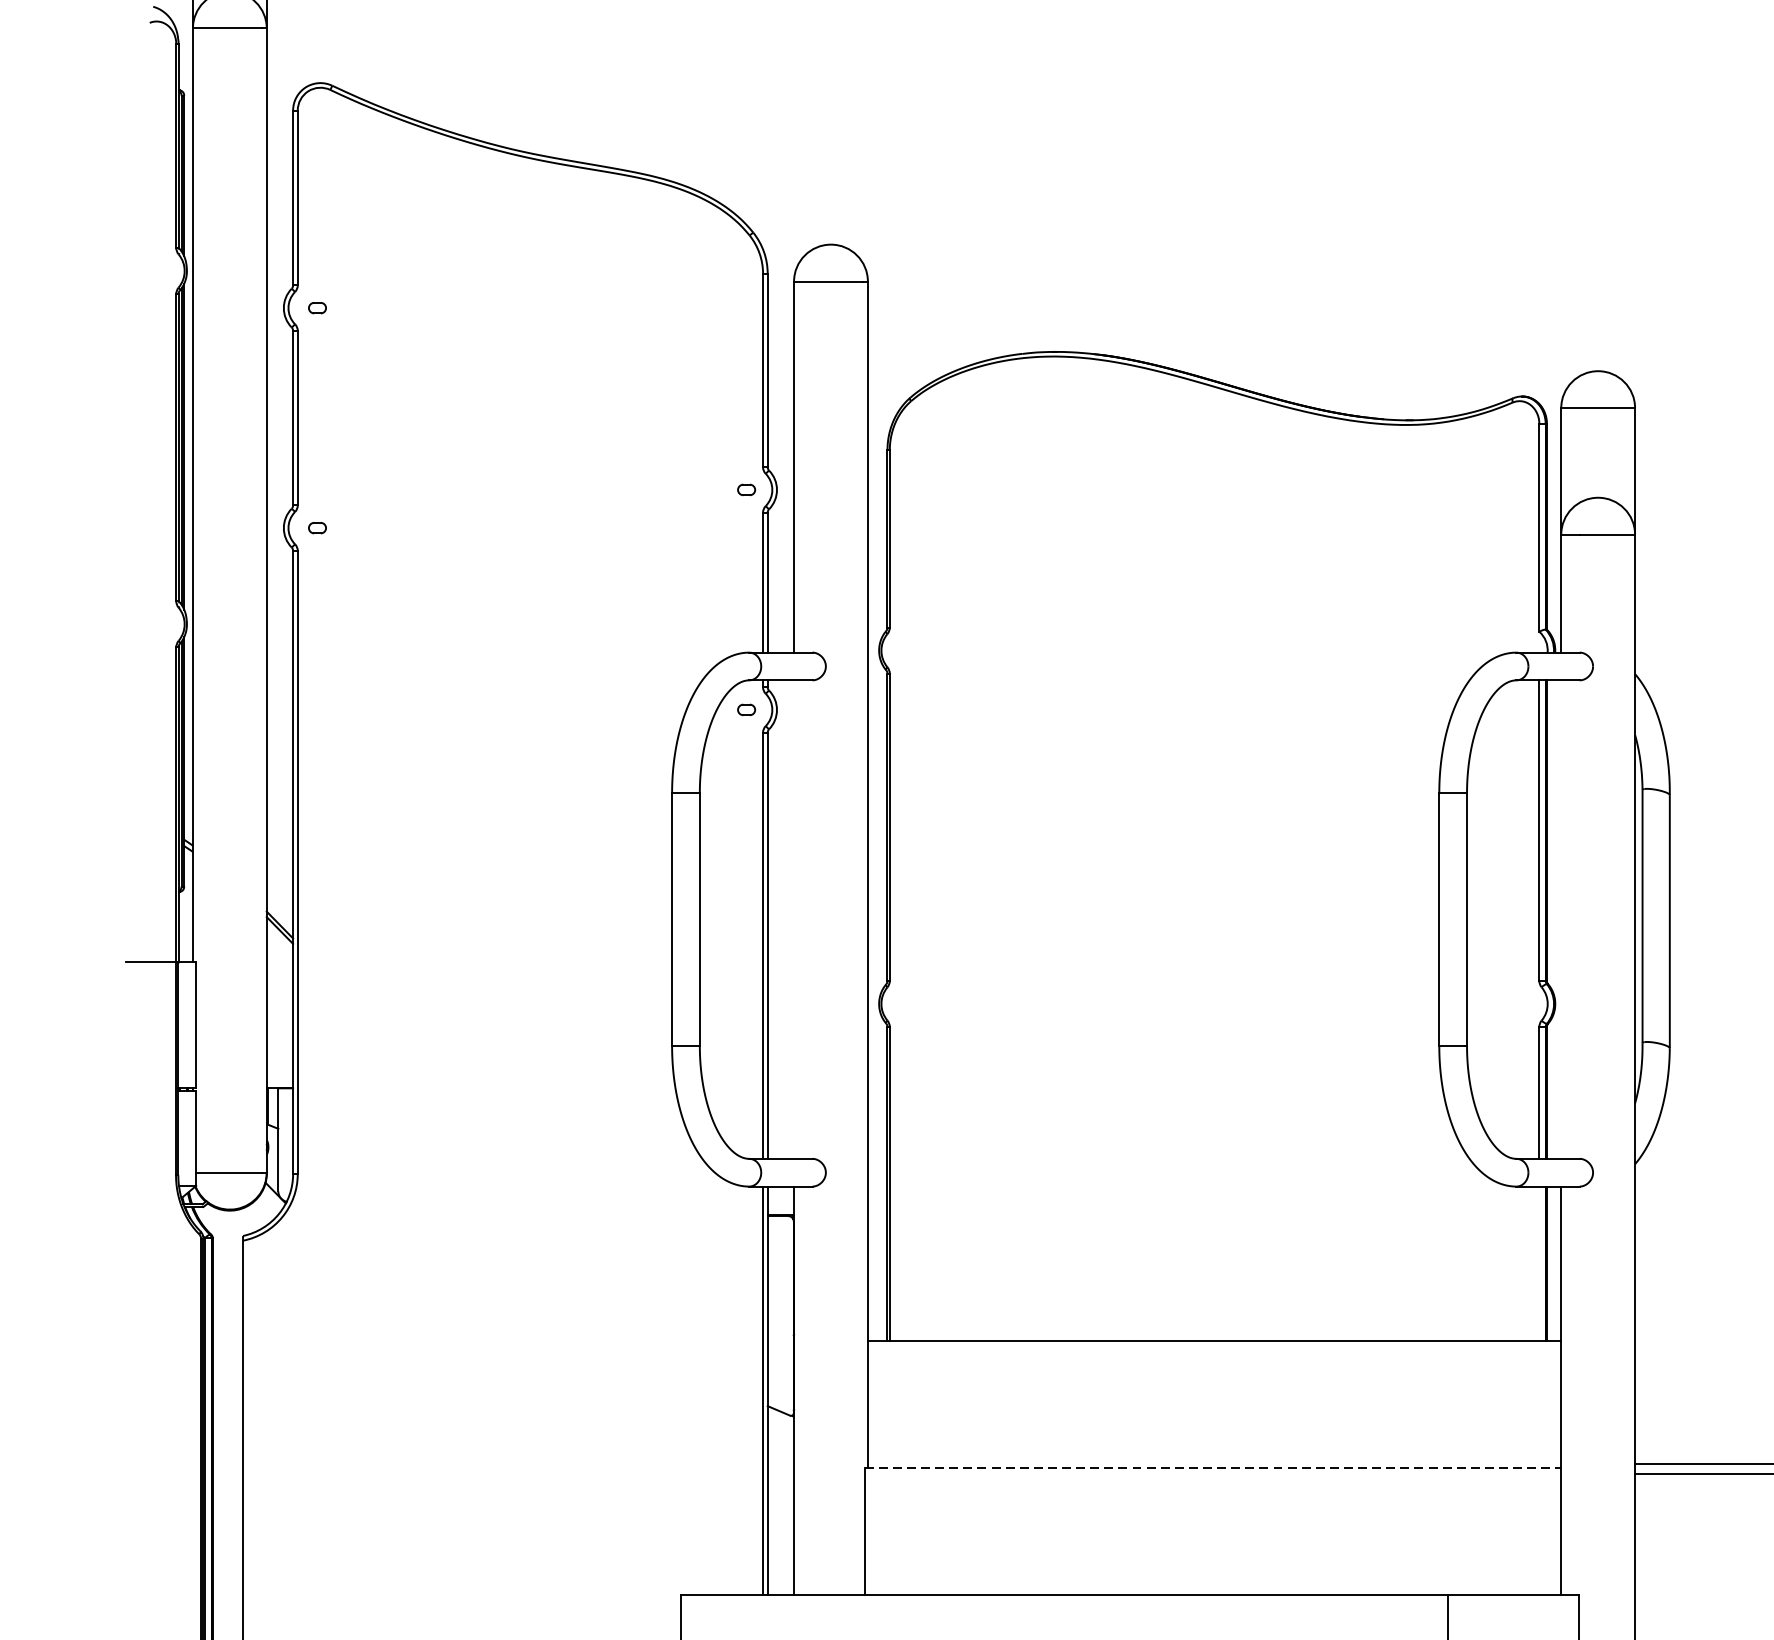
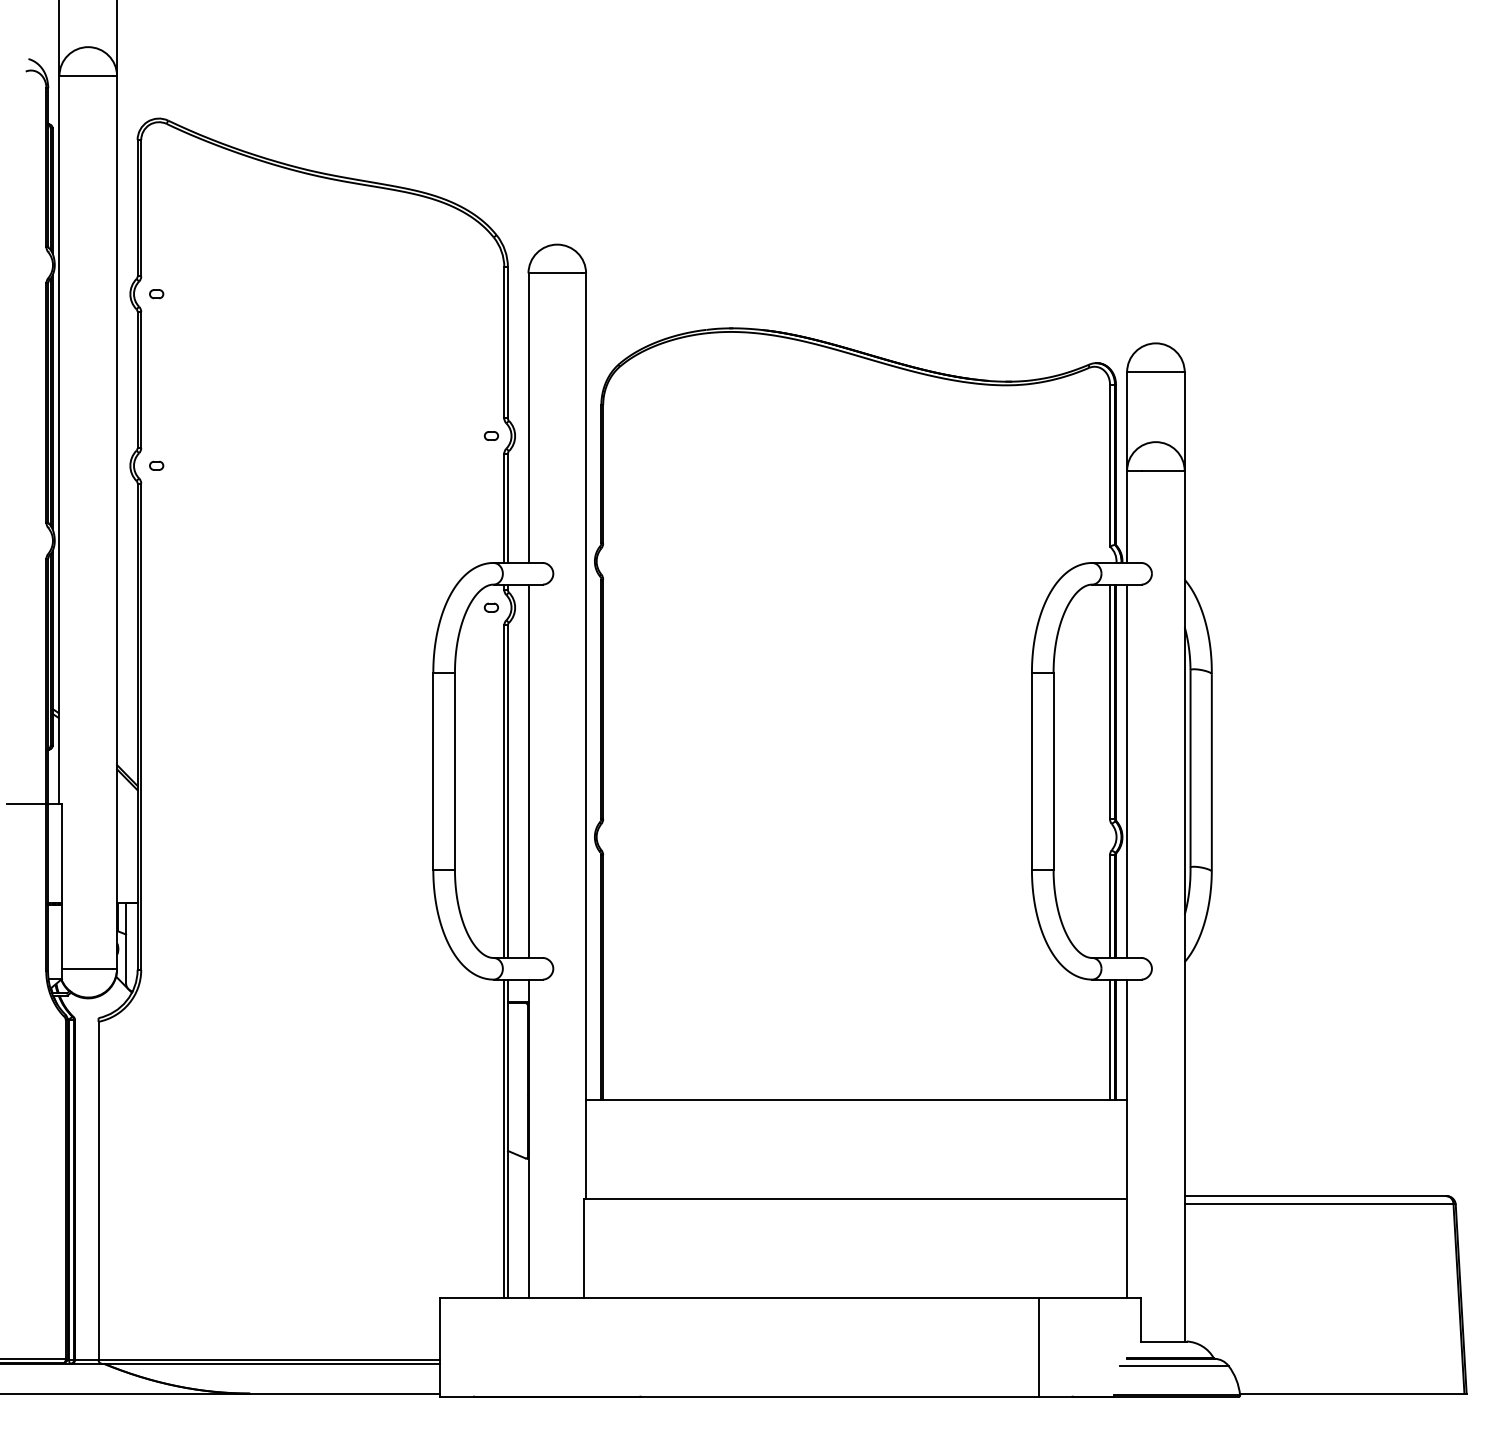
line: (794, 918) -> (528, 770), added
line: (1561, 918) -> (1127, 770), added
line: (1539, 1263) -> (1110, 1039), added
line: (1213, 1468) -> (855, 1199), dashed -> solid

